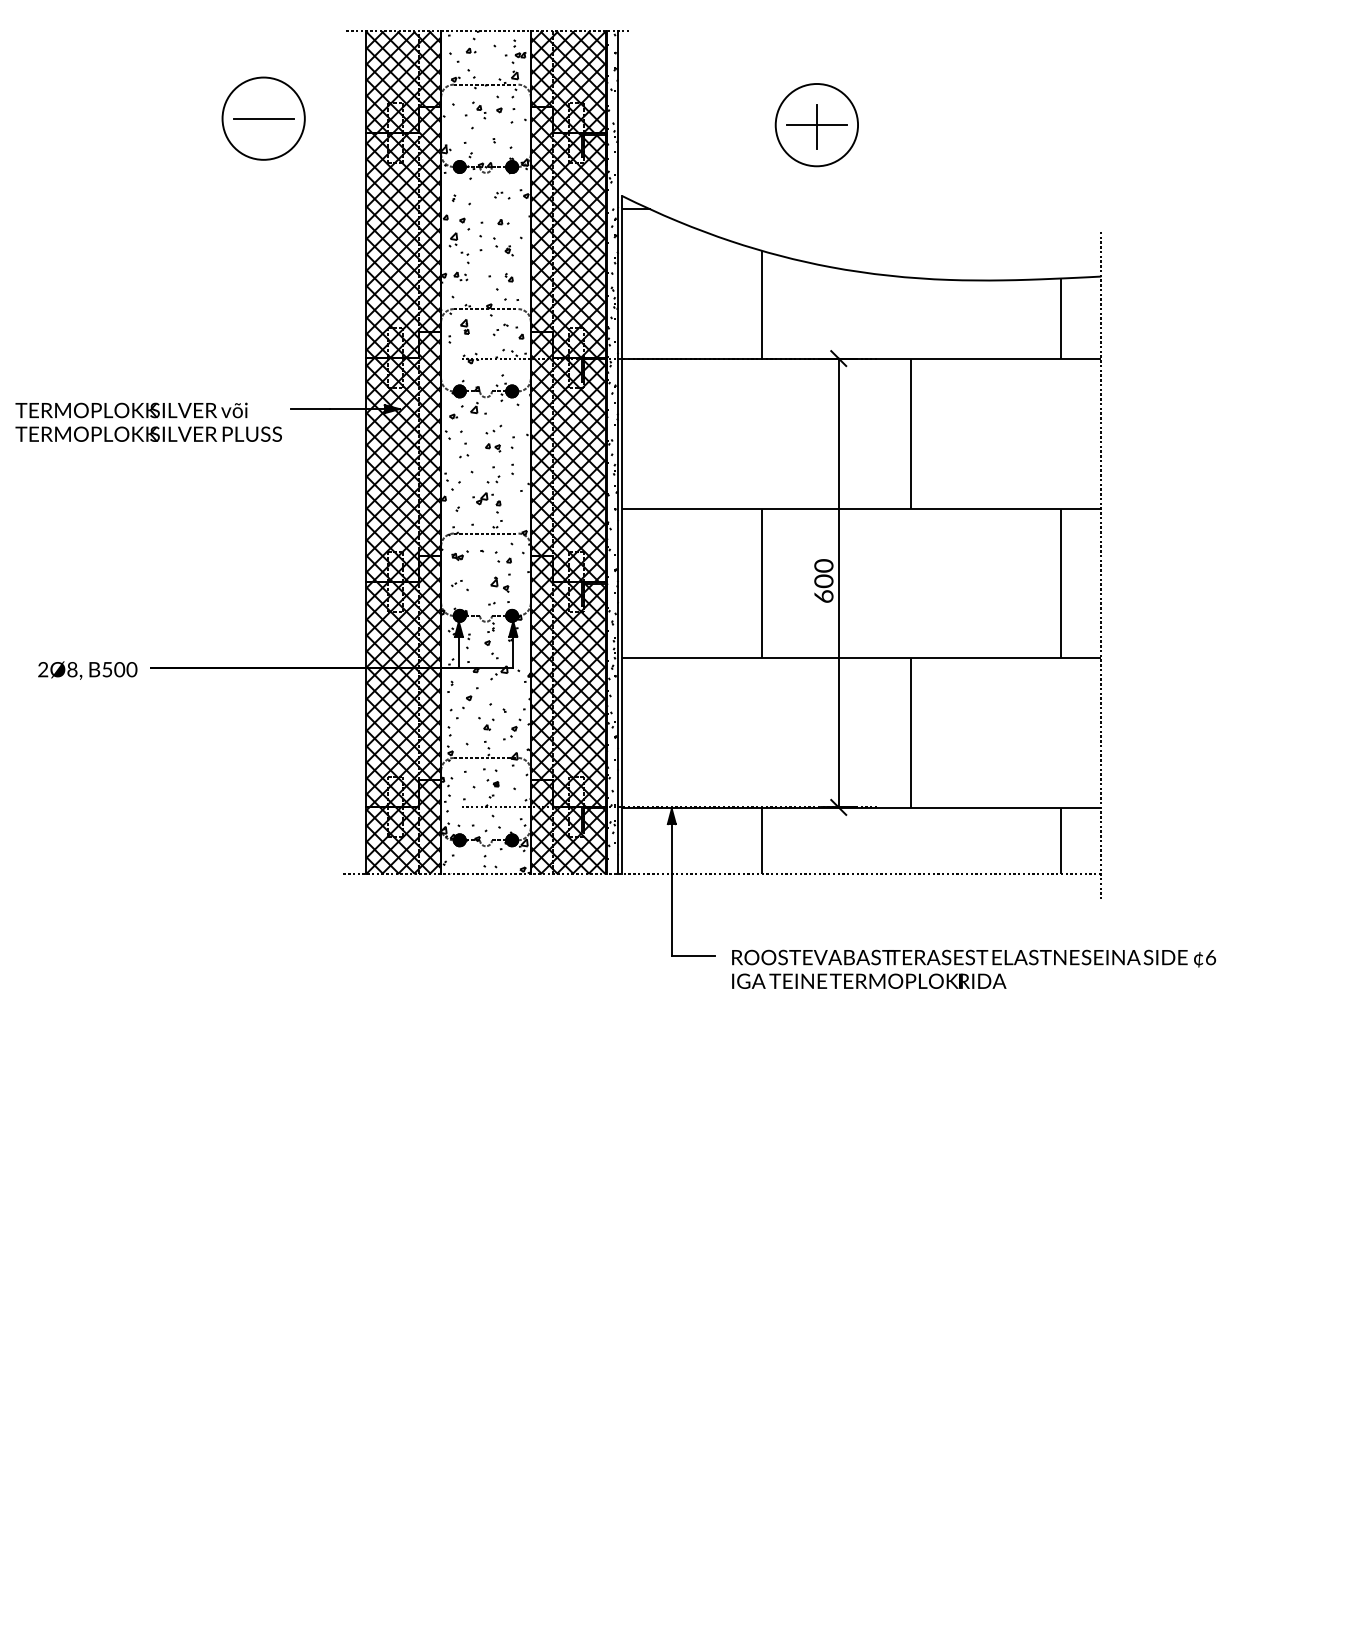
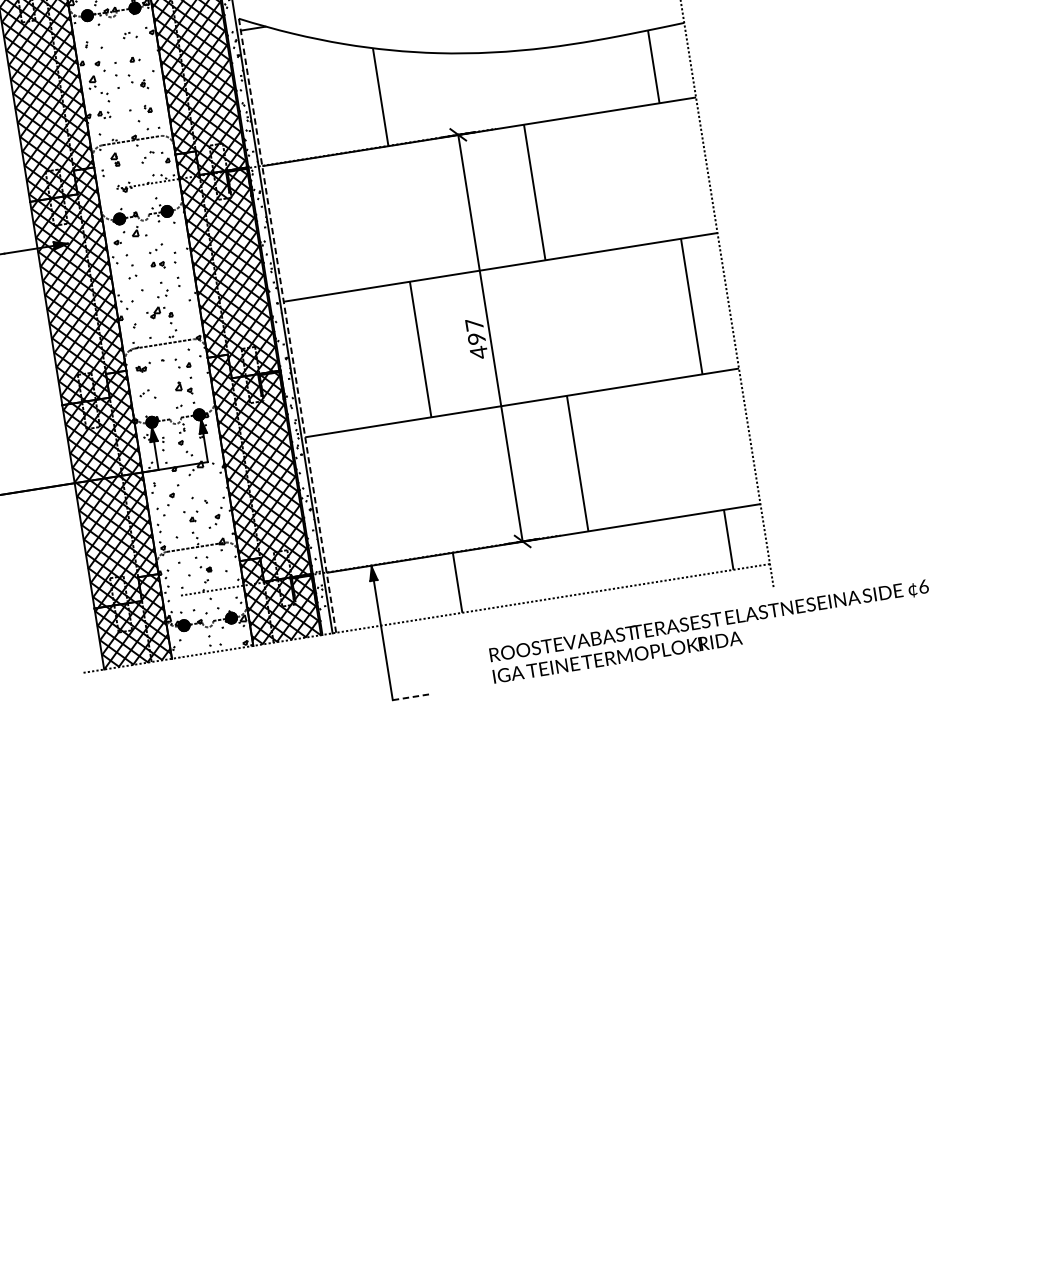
line: (622, 535) -> (287, 326), solid -> dashed
text: (823, 581) -> (476, 338), 600 -> 497
line: (693, 956) -> (412, 697), solid -> dashed
text: (974, 968) -> (711, 630), moved

